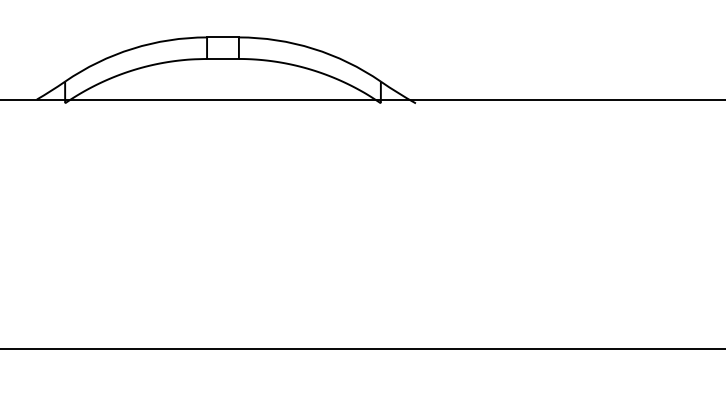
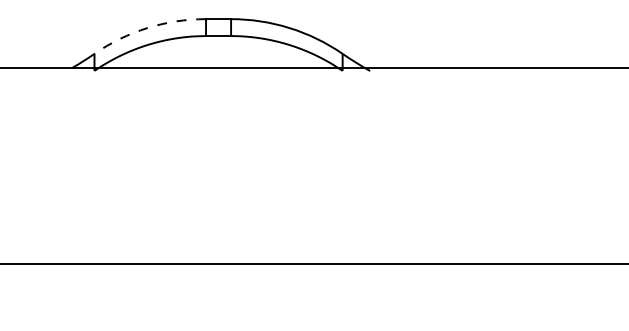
arc: (132, 49) -> (147, 28), solid -> dashed

